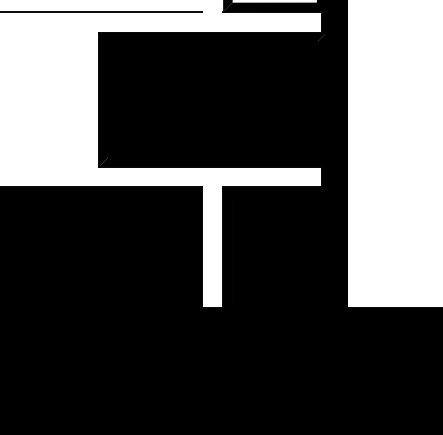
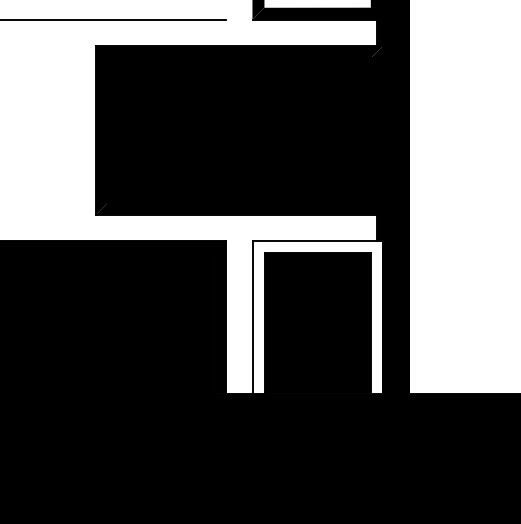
fill: (274, 247) -> (317, 316), removed

